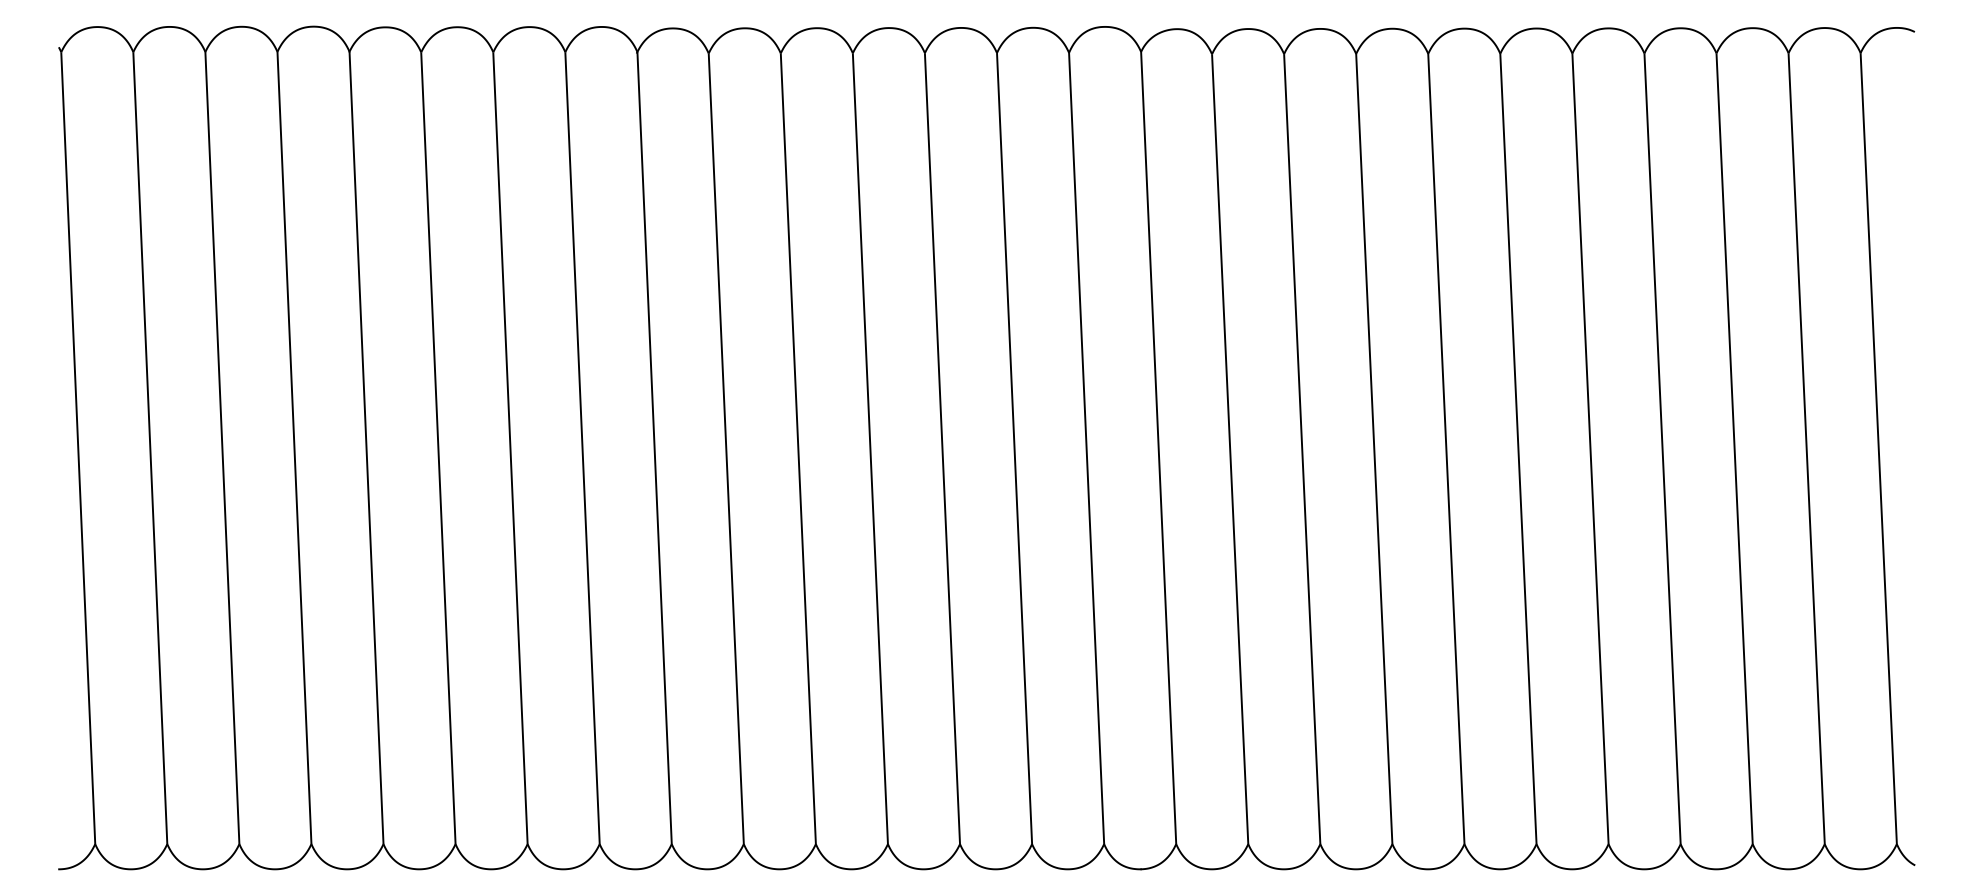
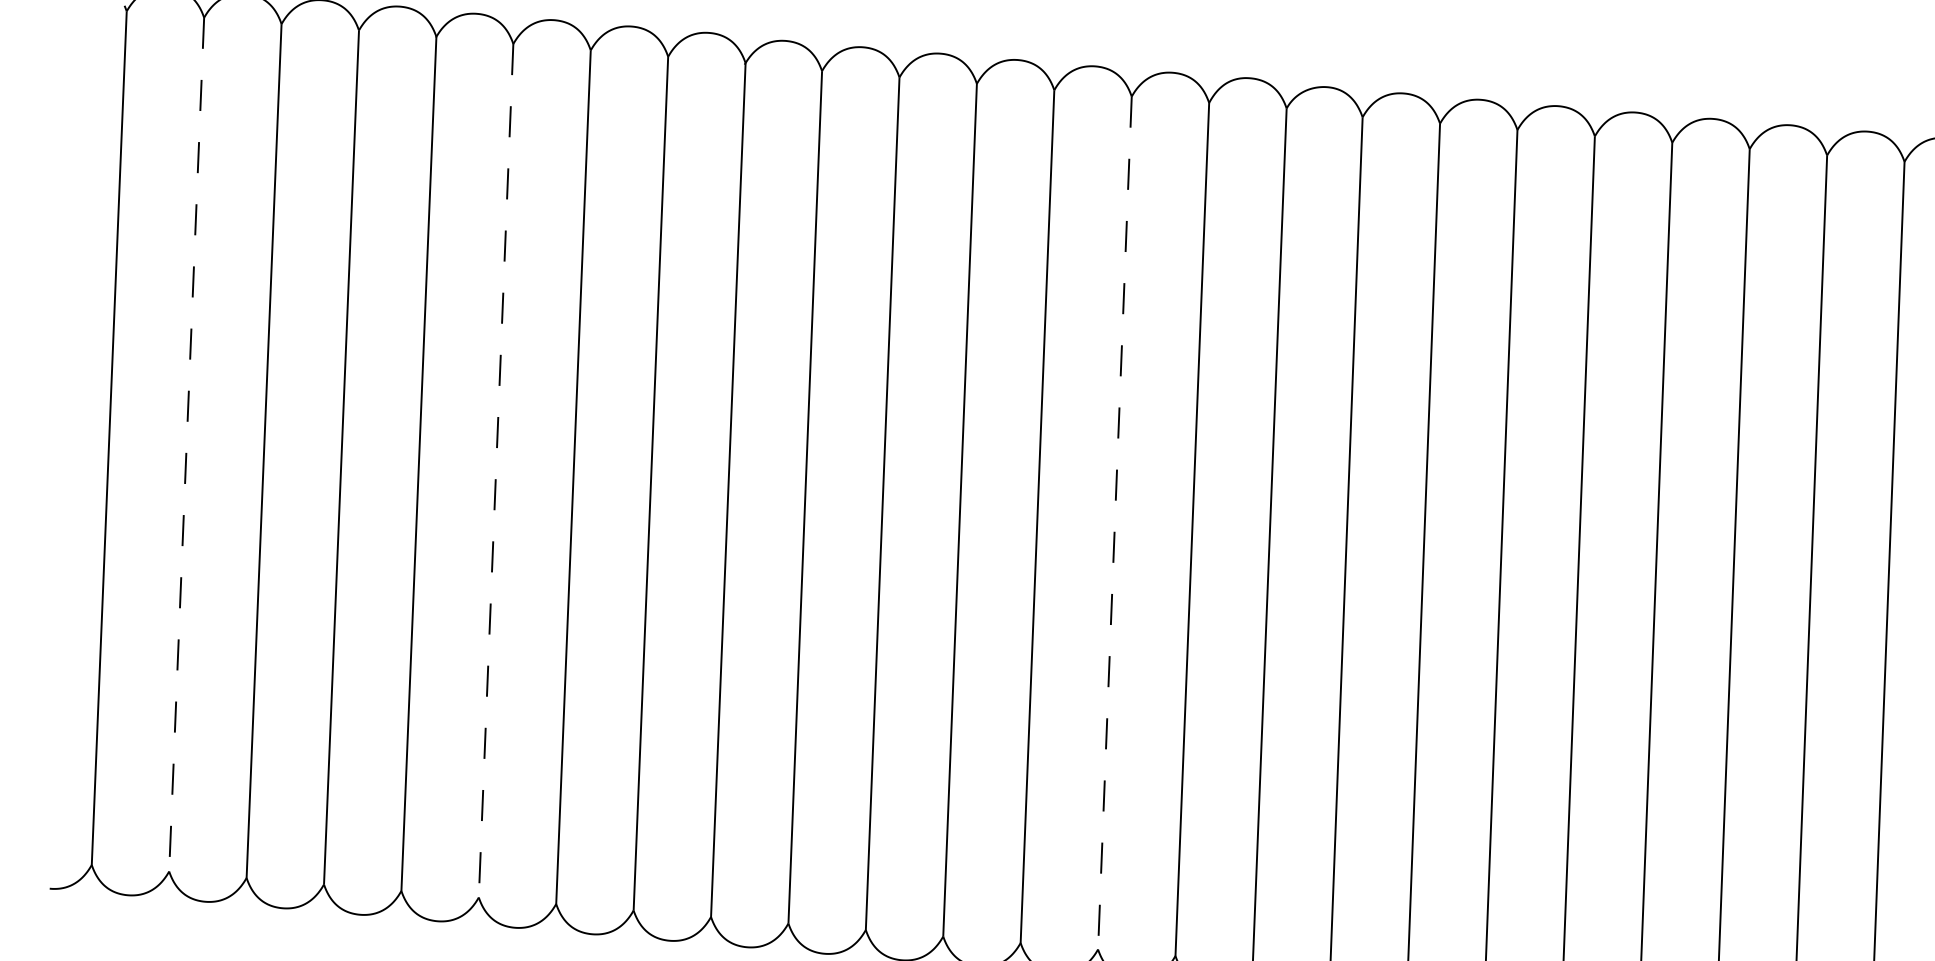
line: (150, 448) -> (186, 445), solid -> dashed
line: (438, 448) -> (496, 471), solid -> dashed
line: (1014, 448) -> (1114, 522), solid -> dashed

